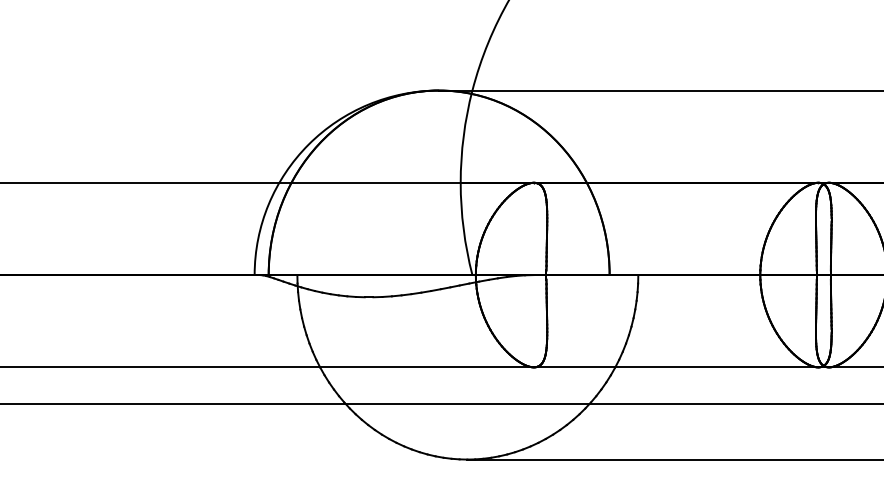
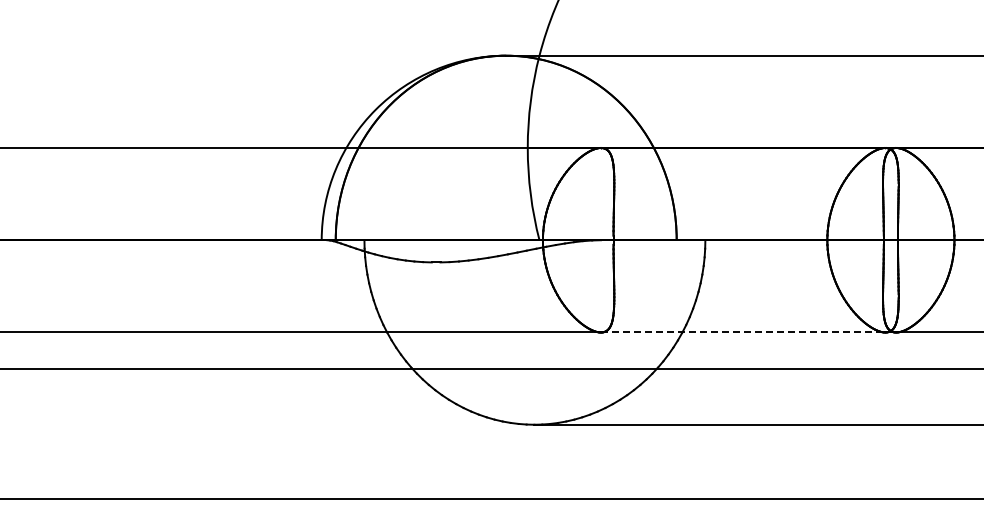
line: (676, 367) -> (743, 332), solid -> dashed

